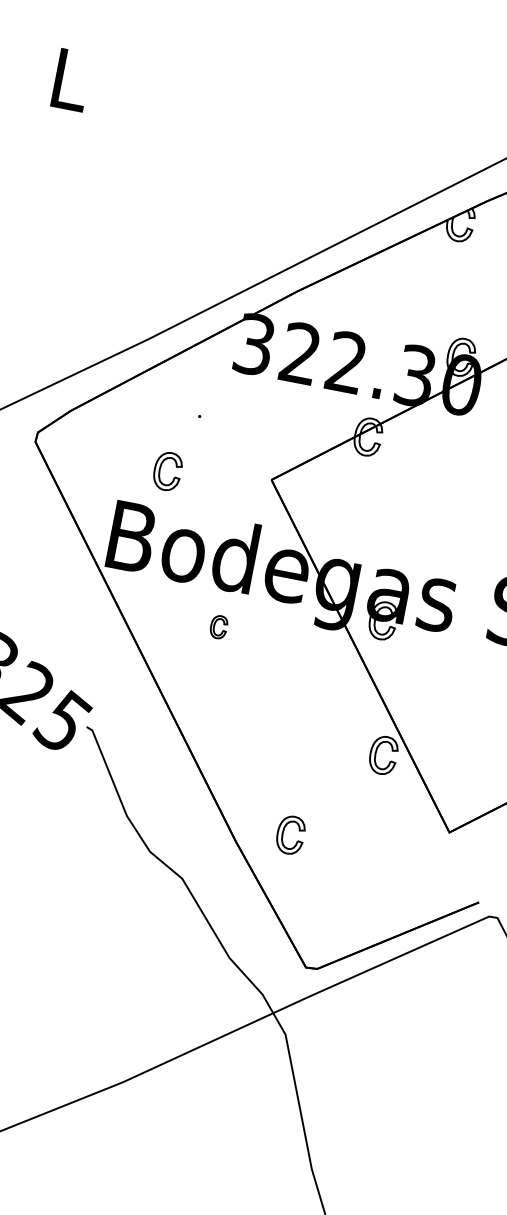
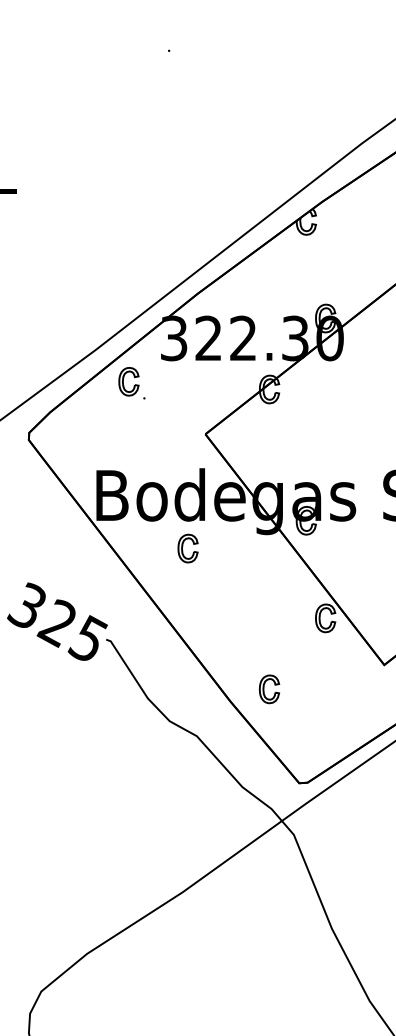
part: (167, 470) -> (128, 381), moved
part: (218, 626) -> (187, 548), size x1.67

